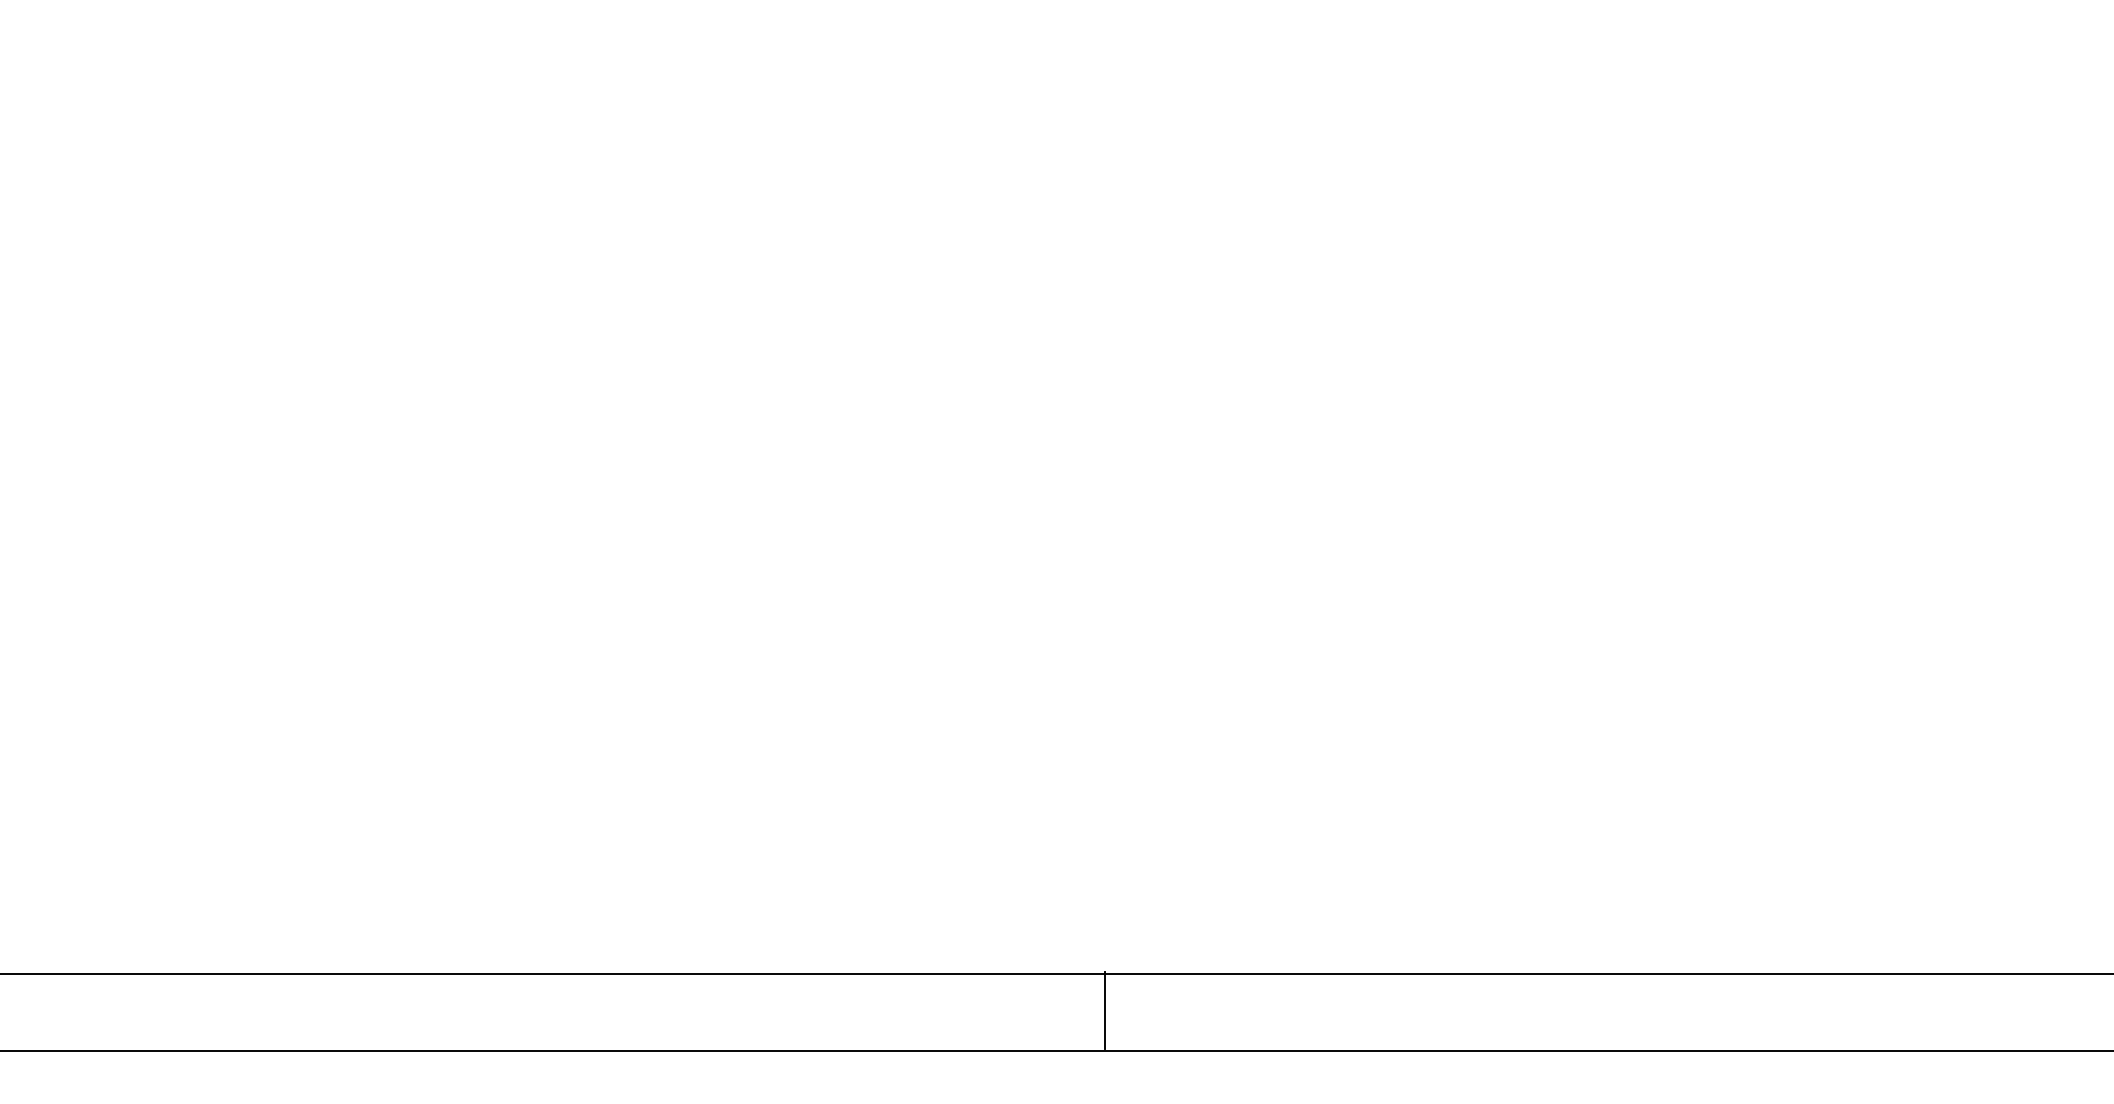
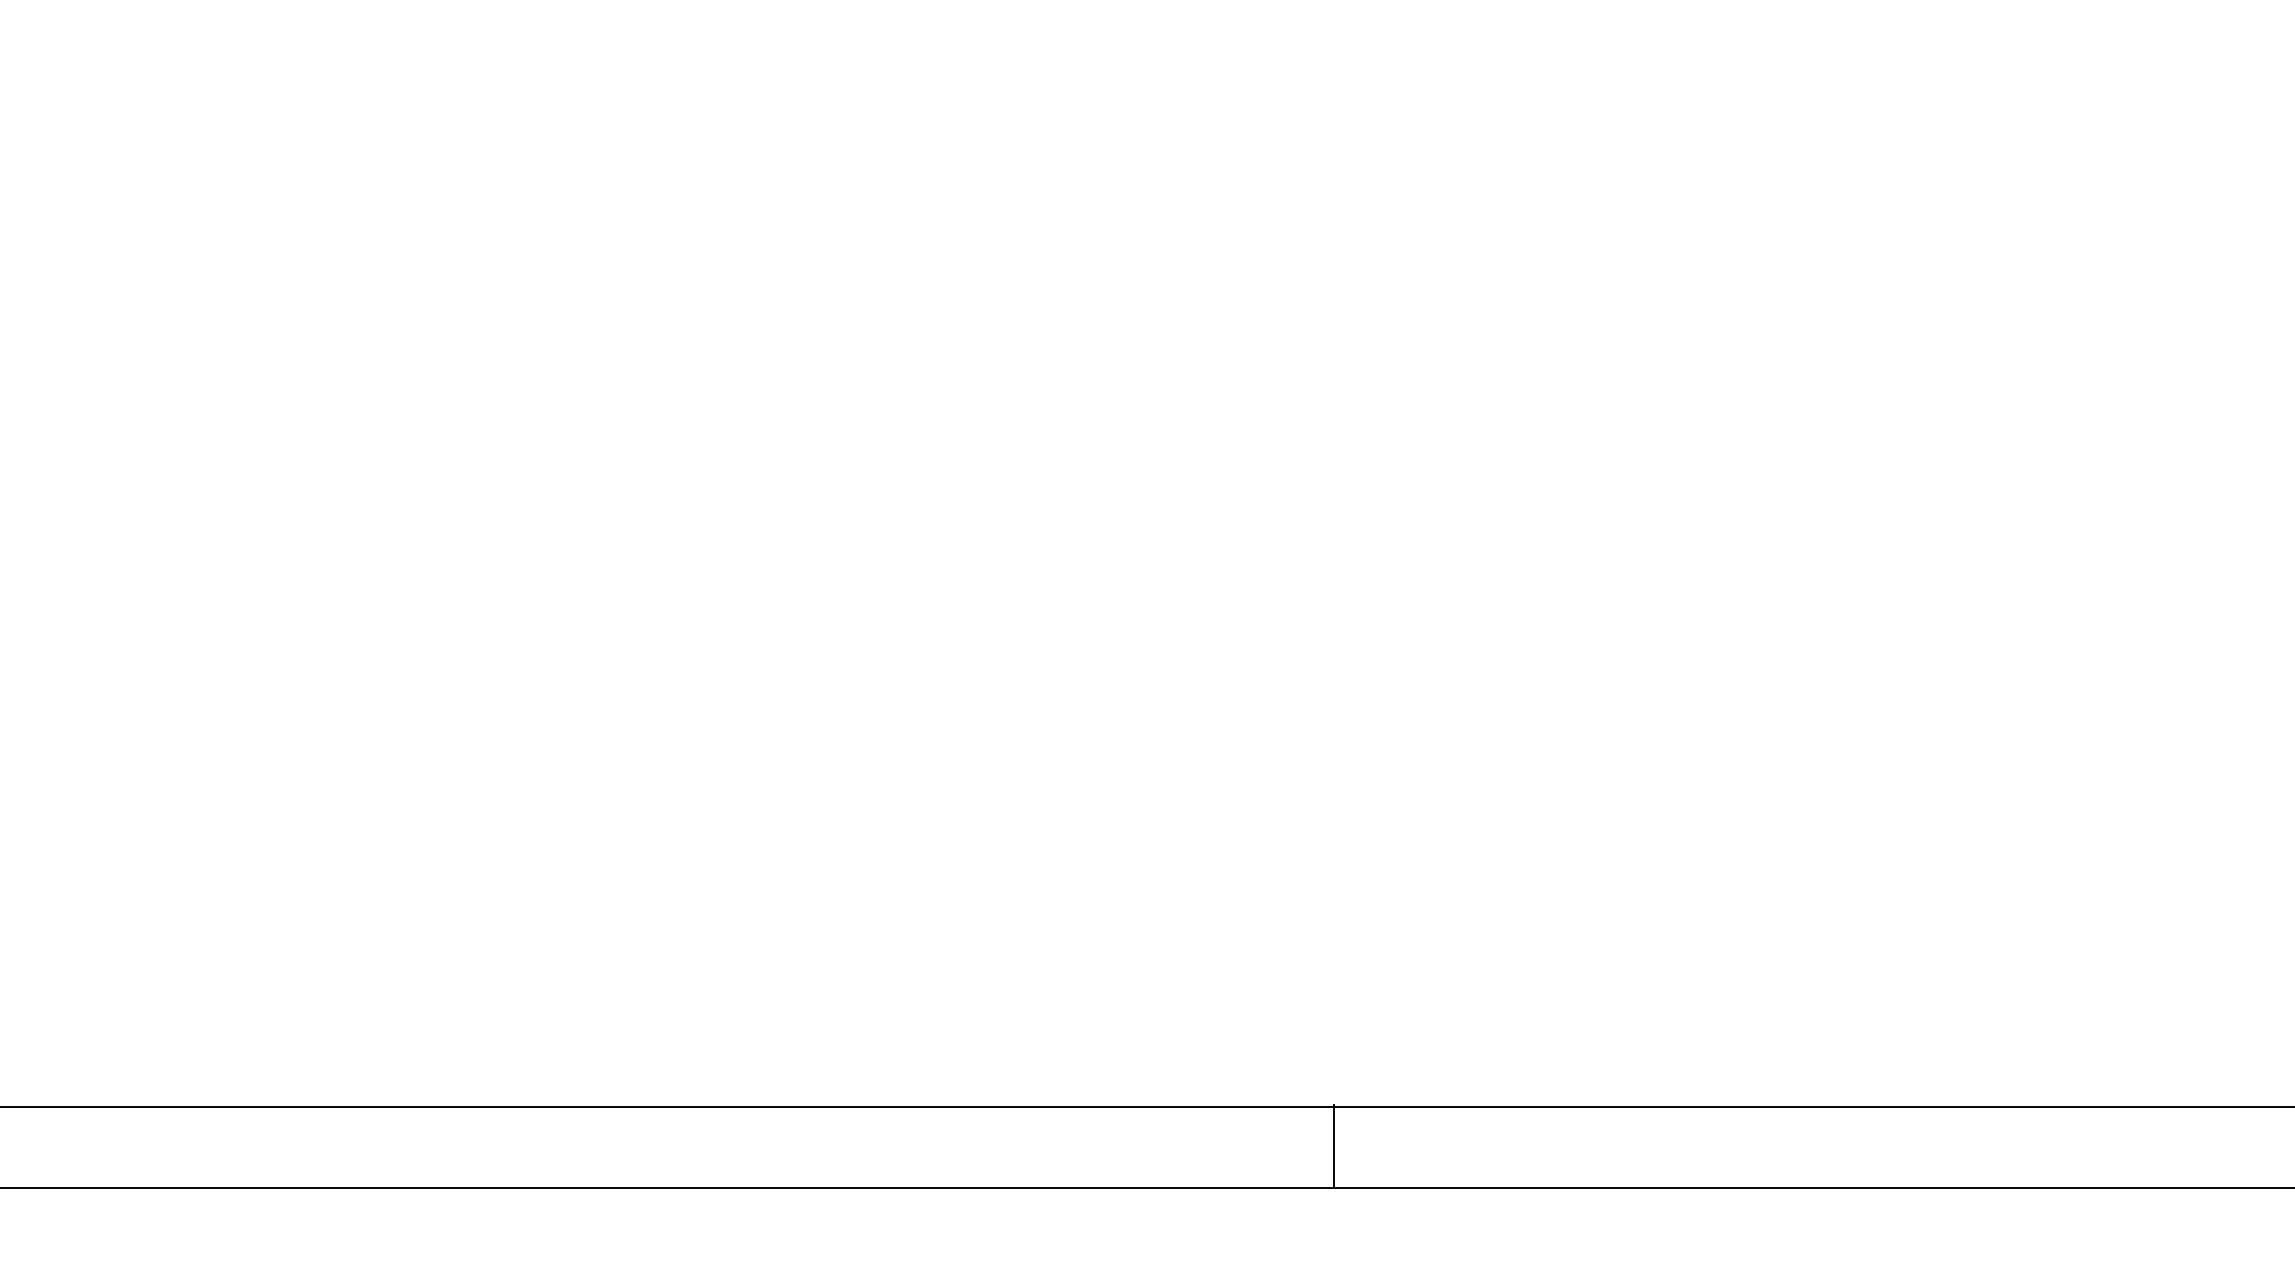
line: (1105, 1010) -> (1334, 1145), moved

